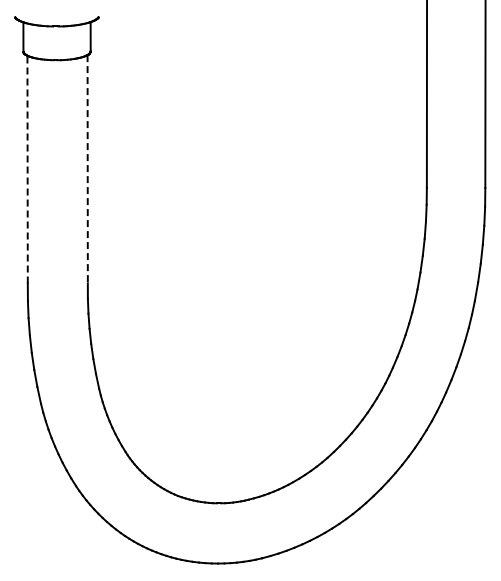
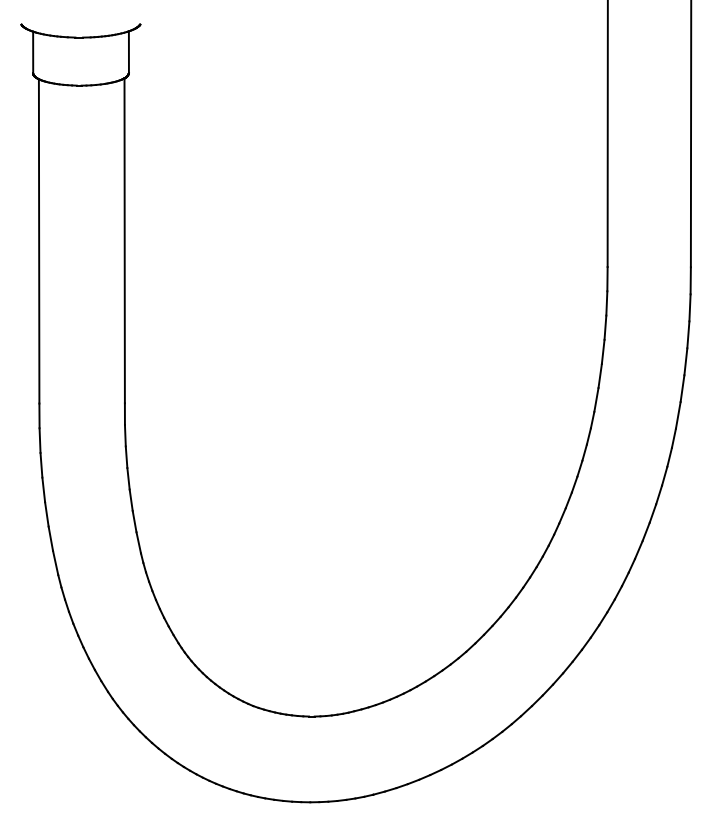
line: (27, 169) -> (38, 241), dashed -> solid
line: (87, 169) -> (124, 241), dashed -> solid

